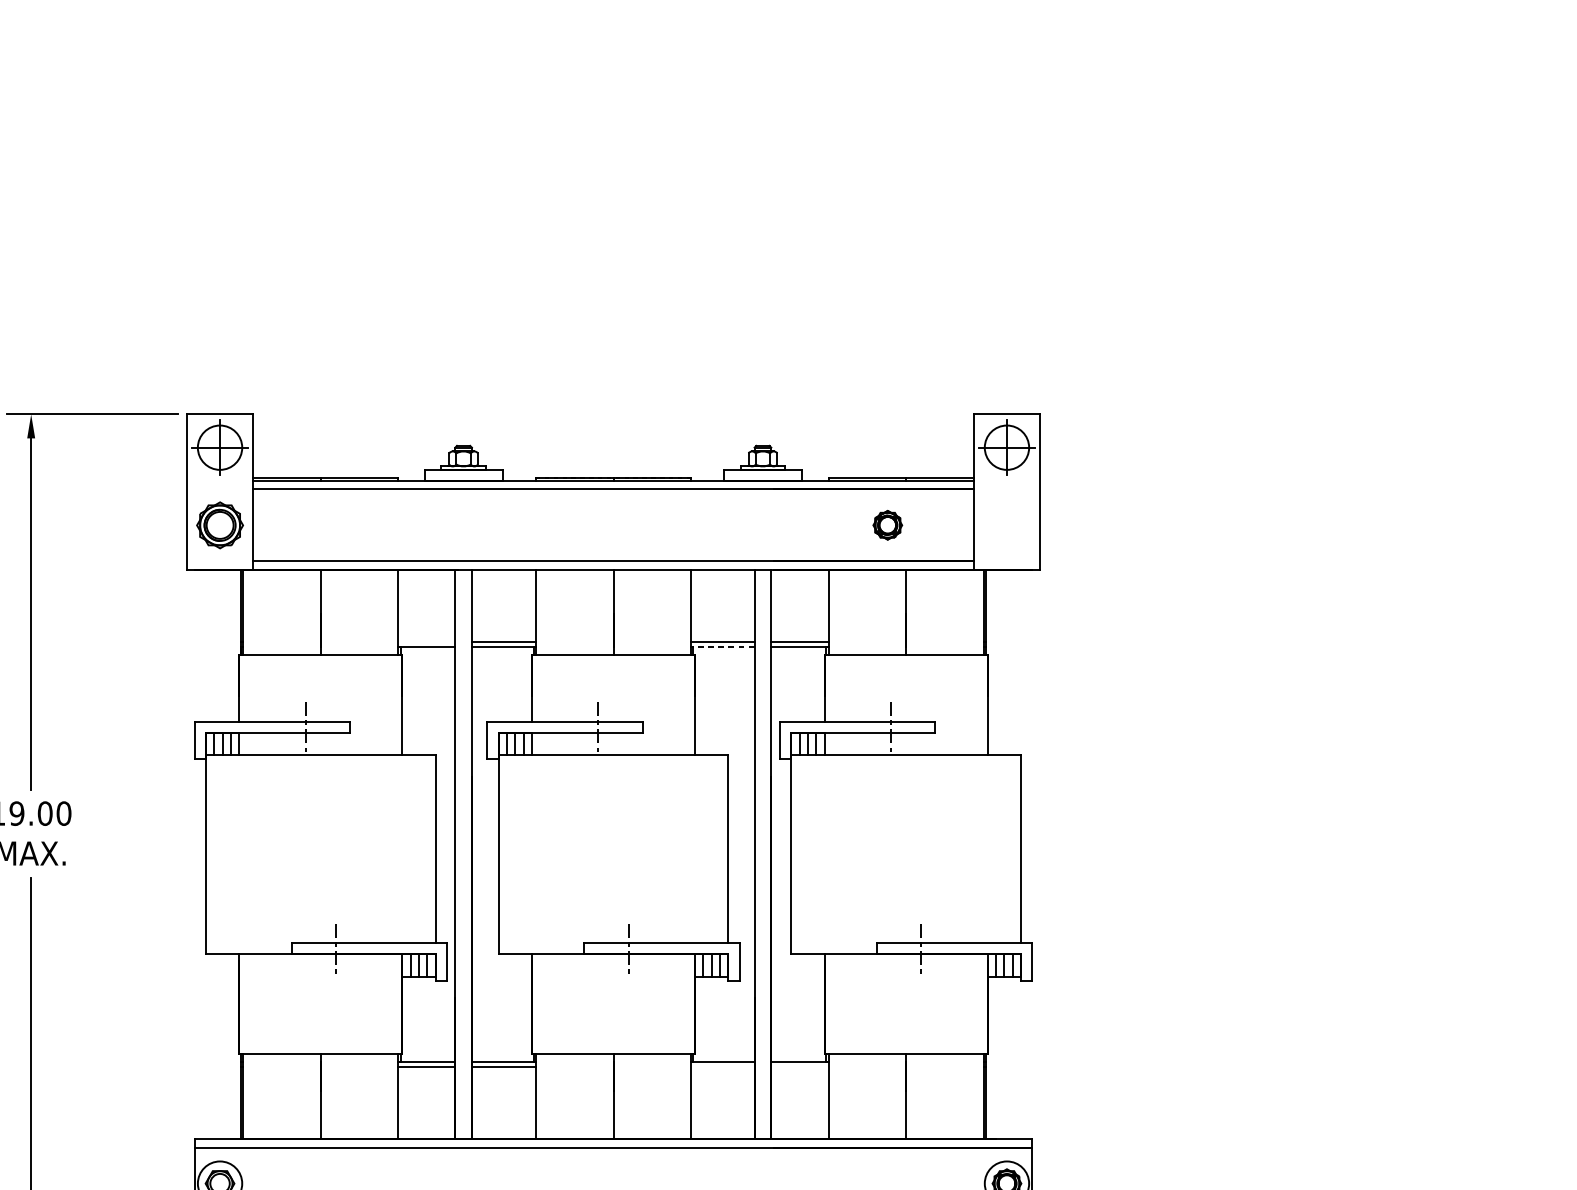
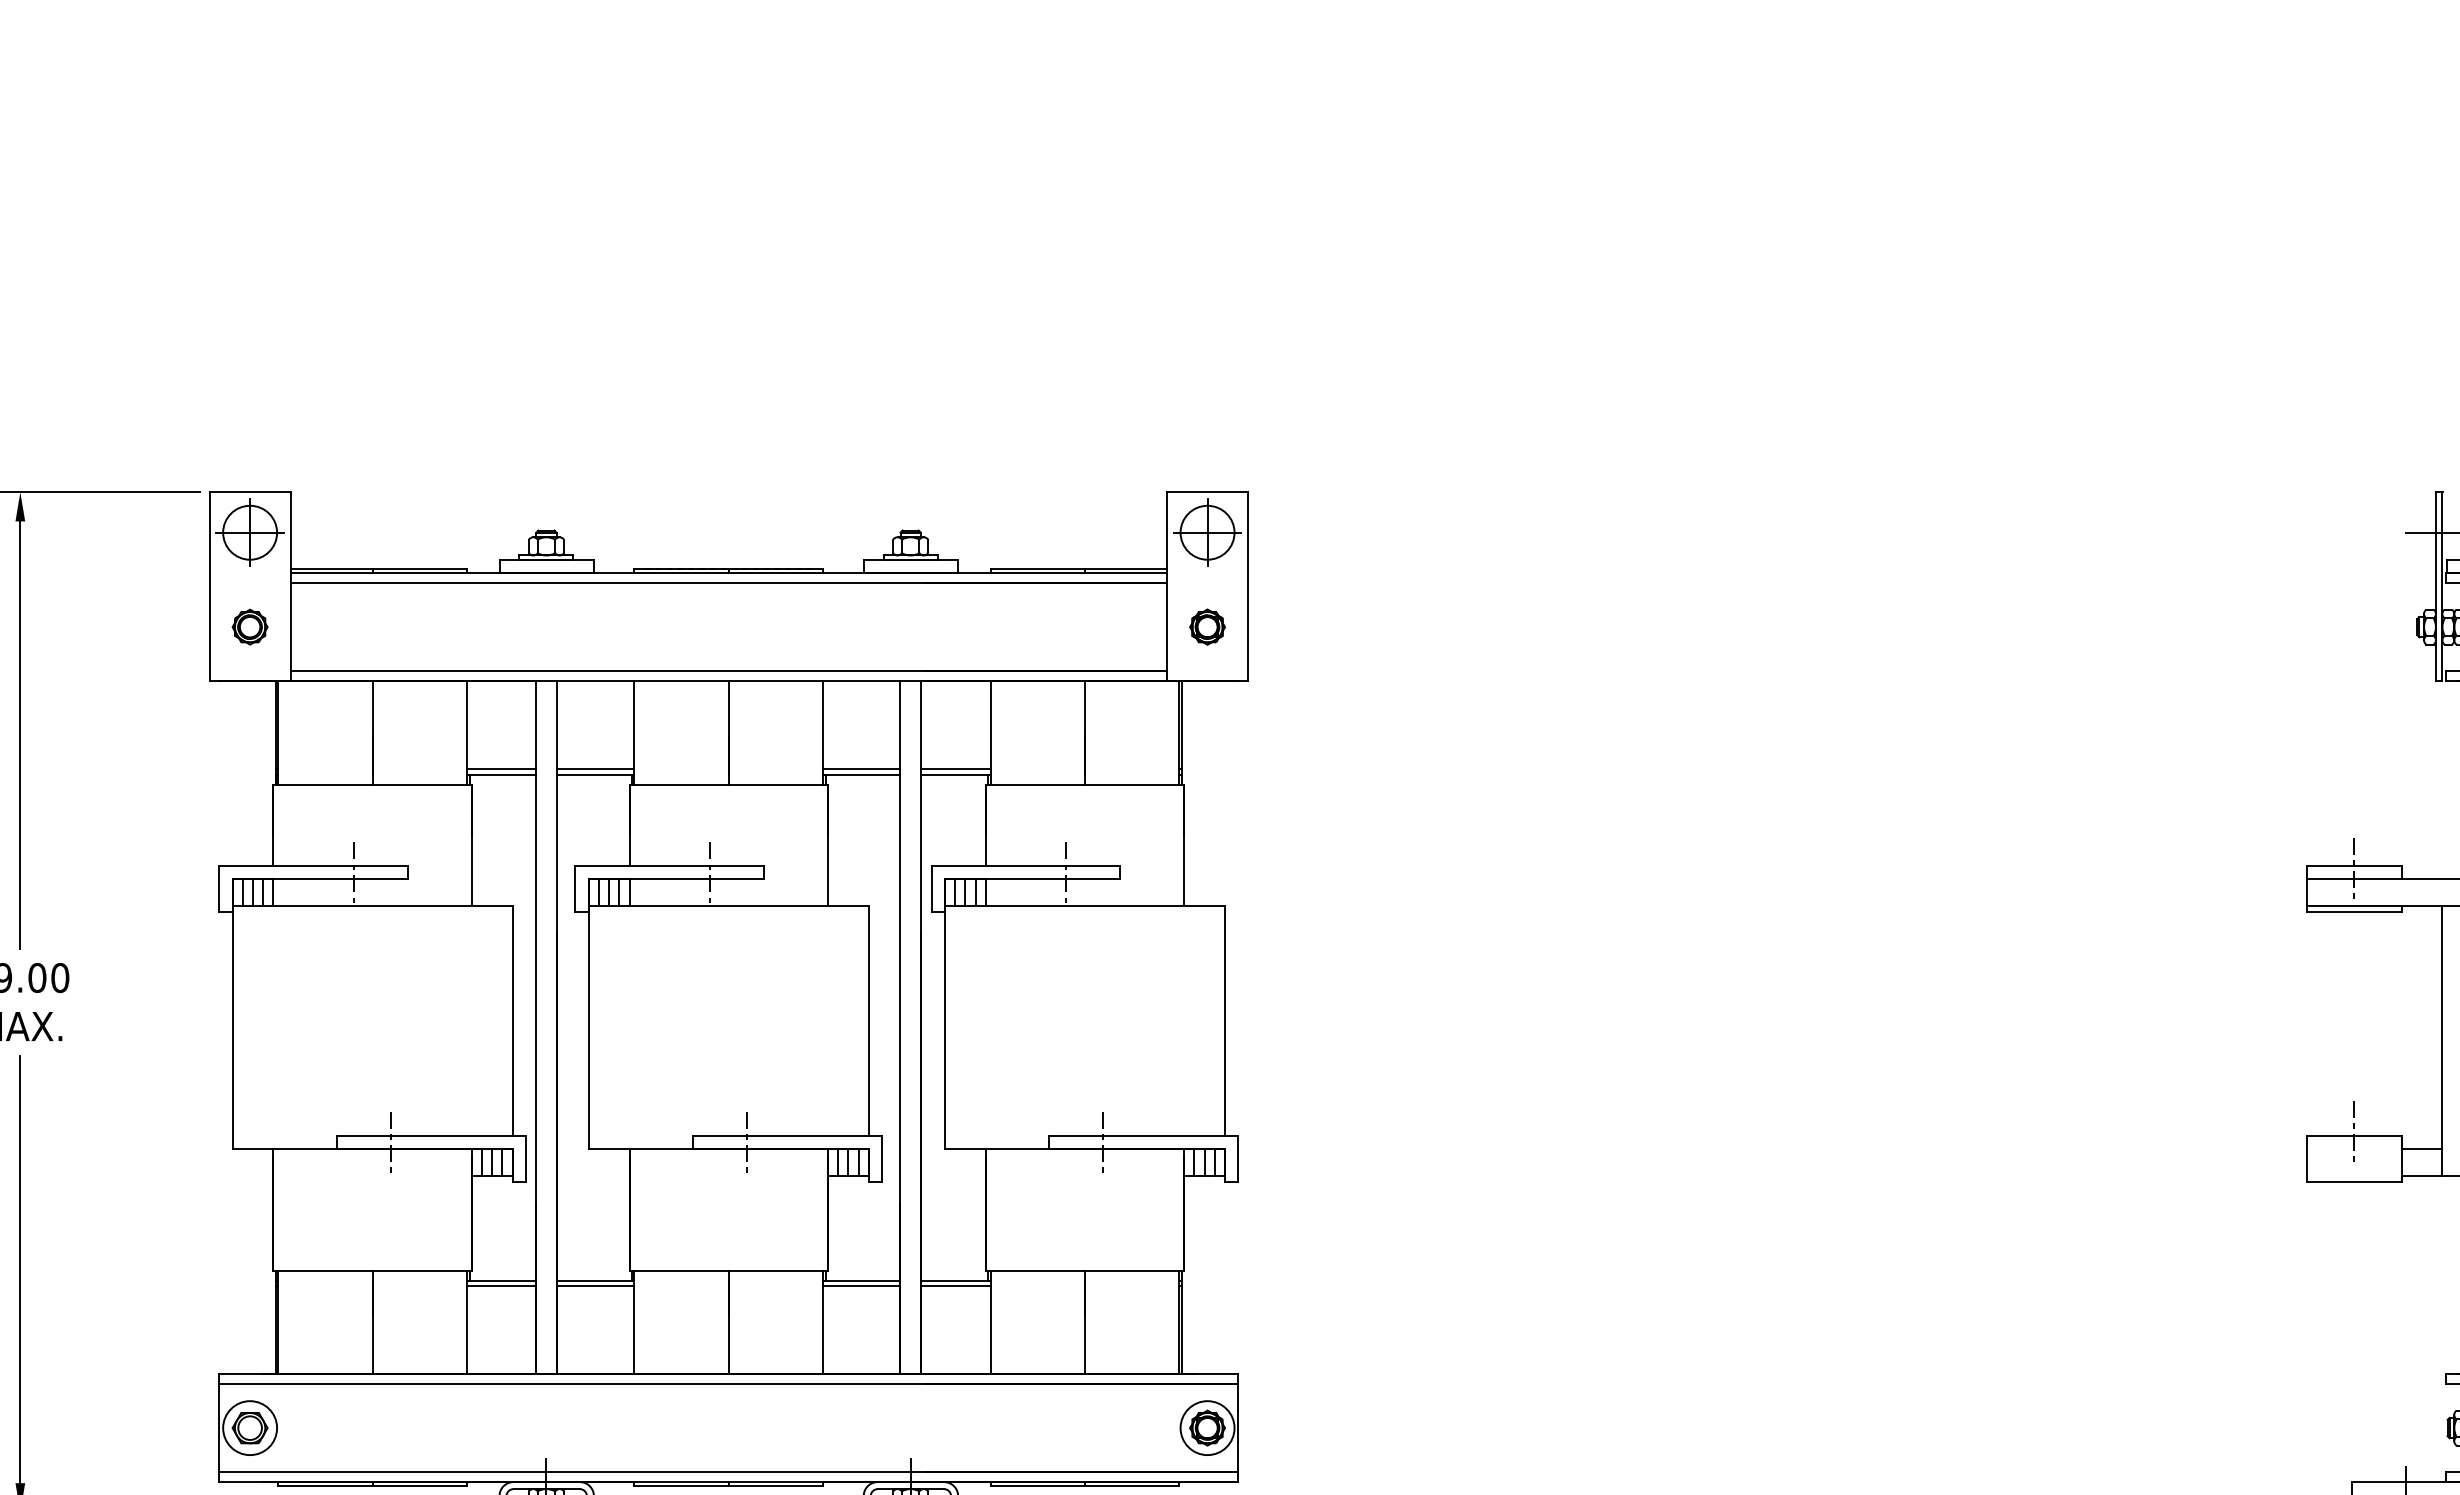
part: (219, 524) -> (249, 626), size x0.62
part: (887, 524) -> (1207, 626), moved
line: (426, 642) -> (501, 769), added
line: (722, 646) -> (861, 774), dashed -> solid
line: (722, 1067) -> (861, 1286), added
line: (799, 1067) -> (955, 1286), added

